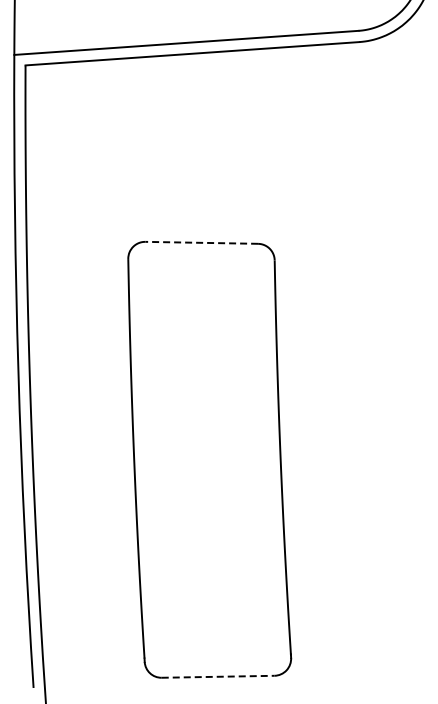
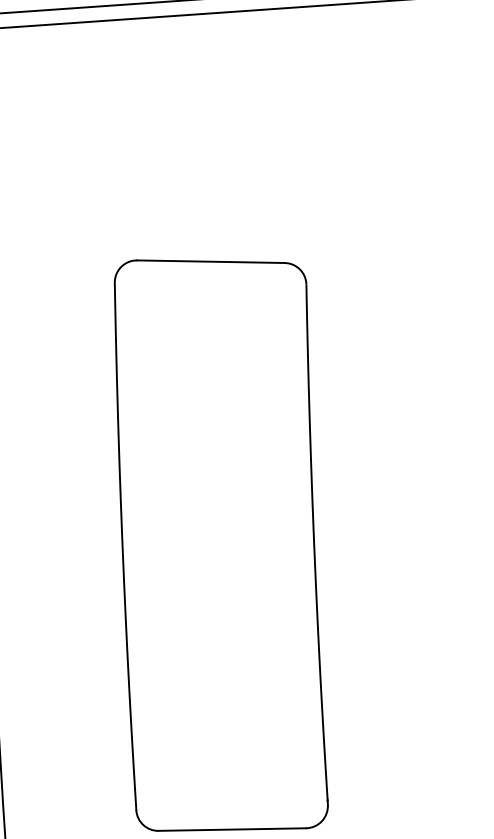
line: (201, 242) -> (210, 261), dashed -> solid
line: (218, 676) -> (232, 829), dashed -> solid

